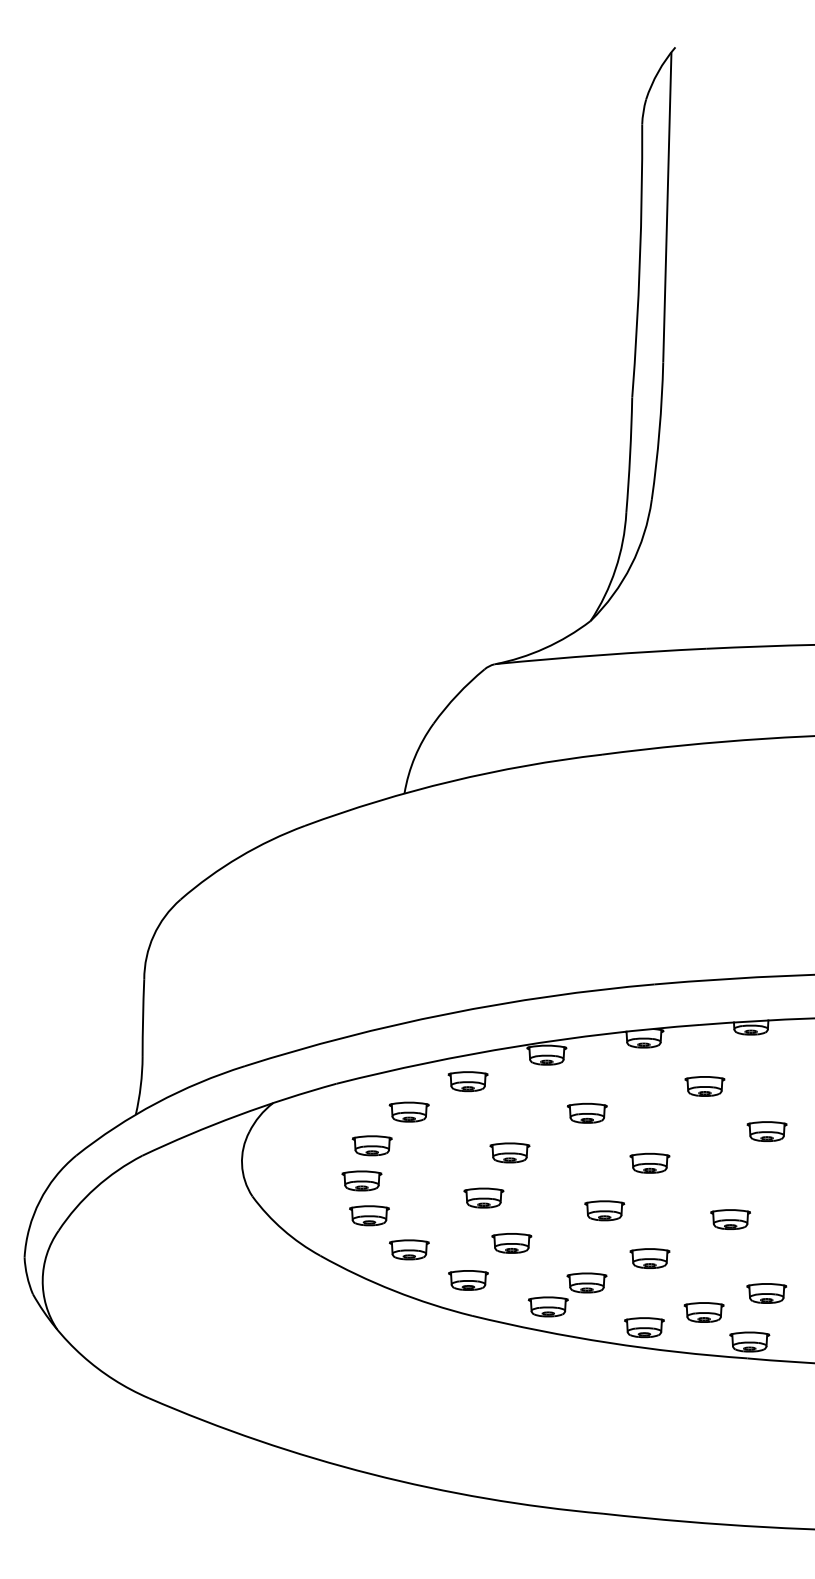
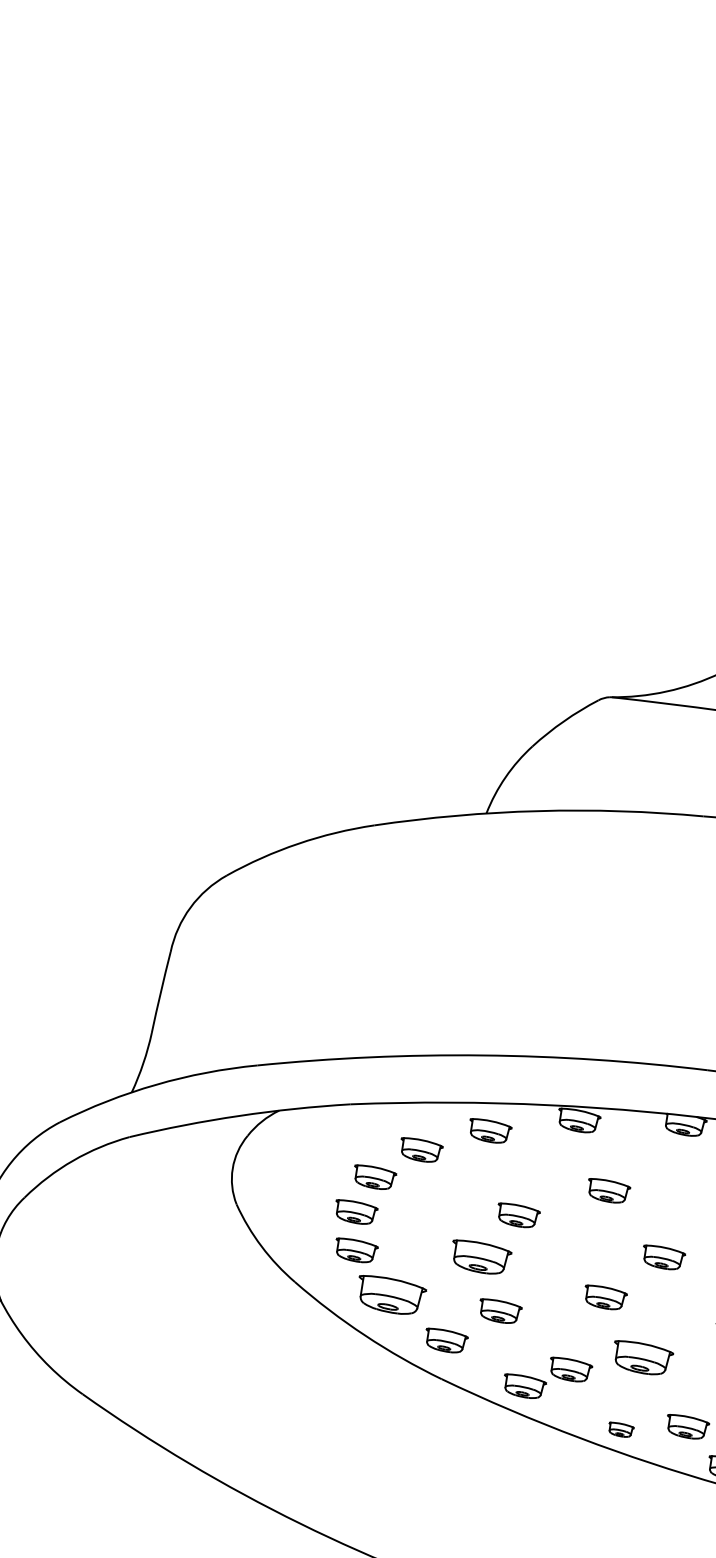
part: (483, 1197) -> (479, 1256), size x1.4
part: (408, 1249) -> (389, 1295), size x1.6
part: (649, 1258) -> (641, 1358), size x1.4
part: (644, 1327) -> (620, 1429), size x0.6

